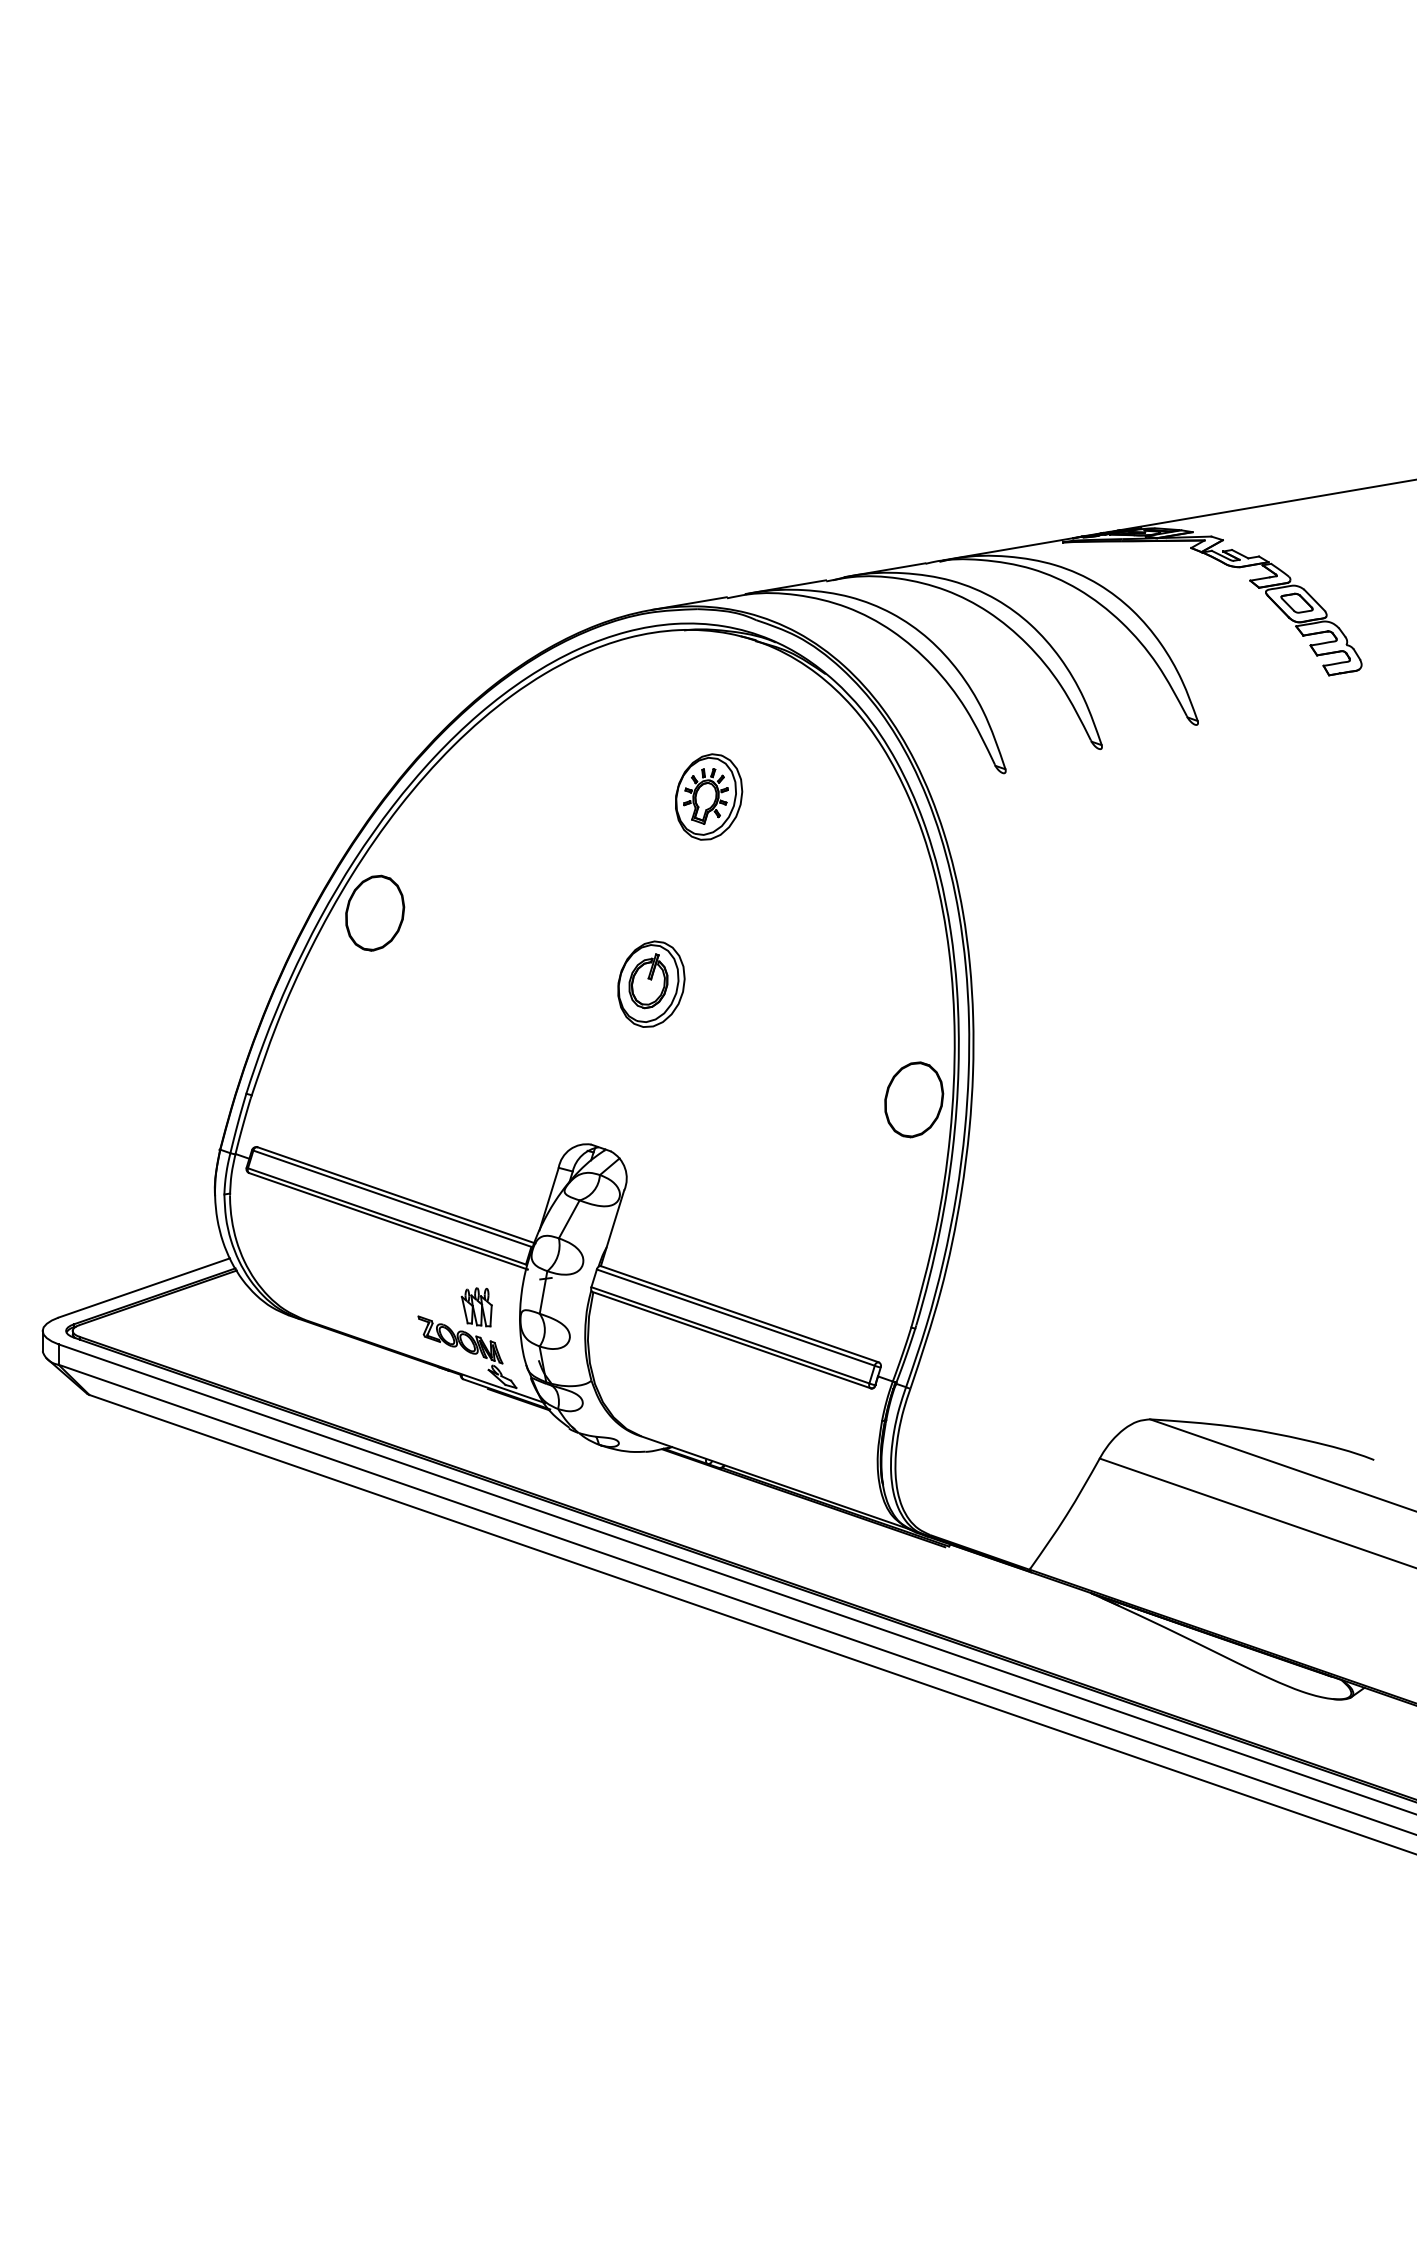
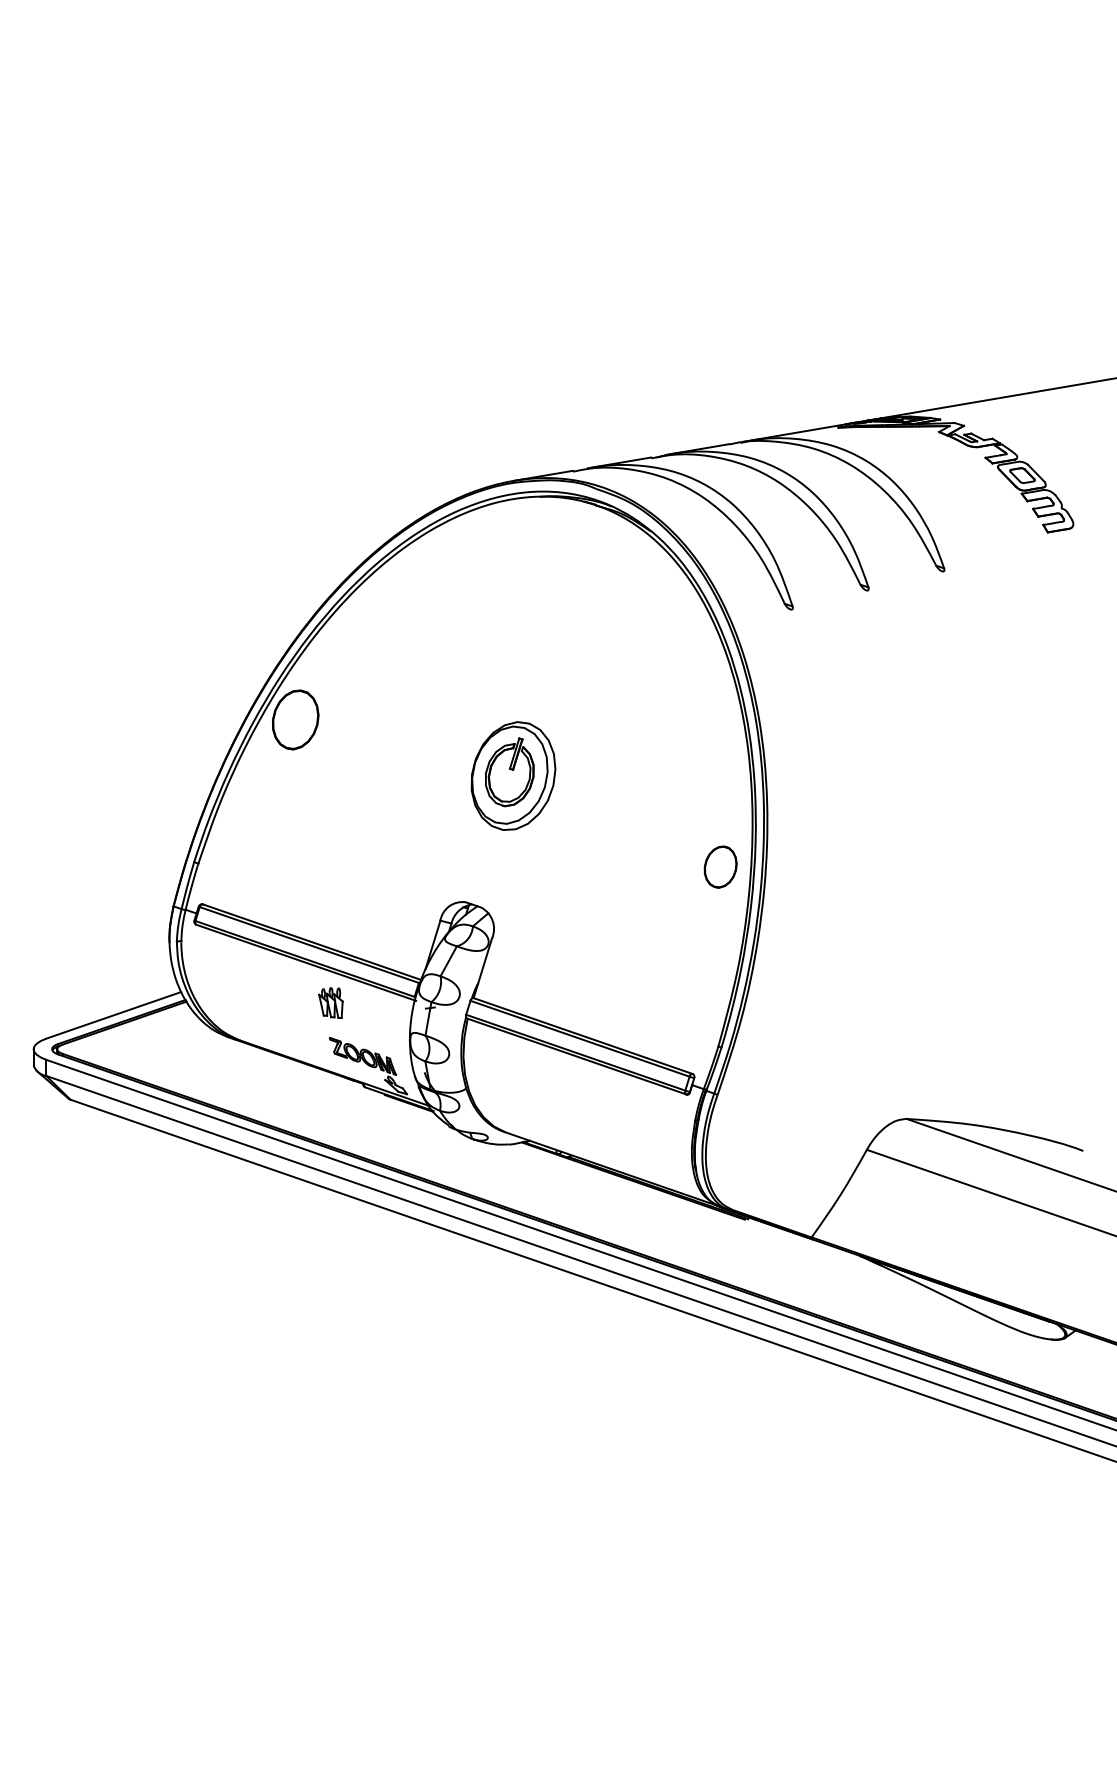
part: (709, 796) -> (559, 627), removed
part: (651, 983) -> (513, 775), size x1.6
part: (914, 1099) -> (720, 866), size x0.7
part: (476, 1307) -> (330, 1003), moved

